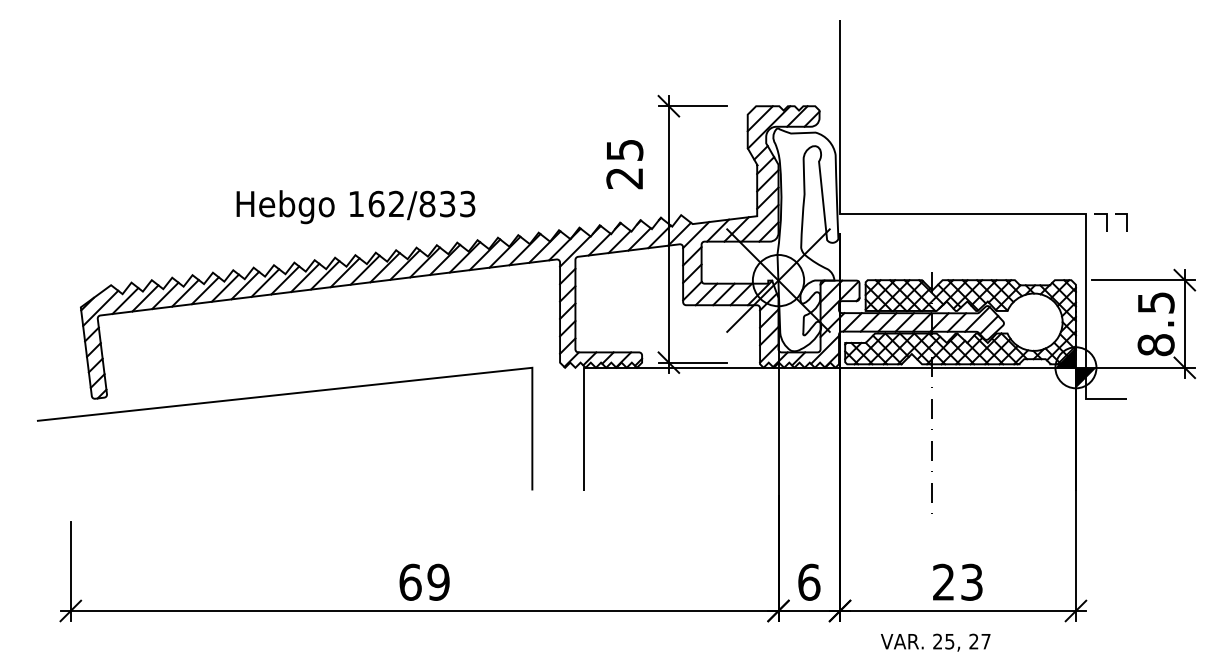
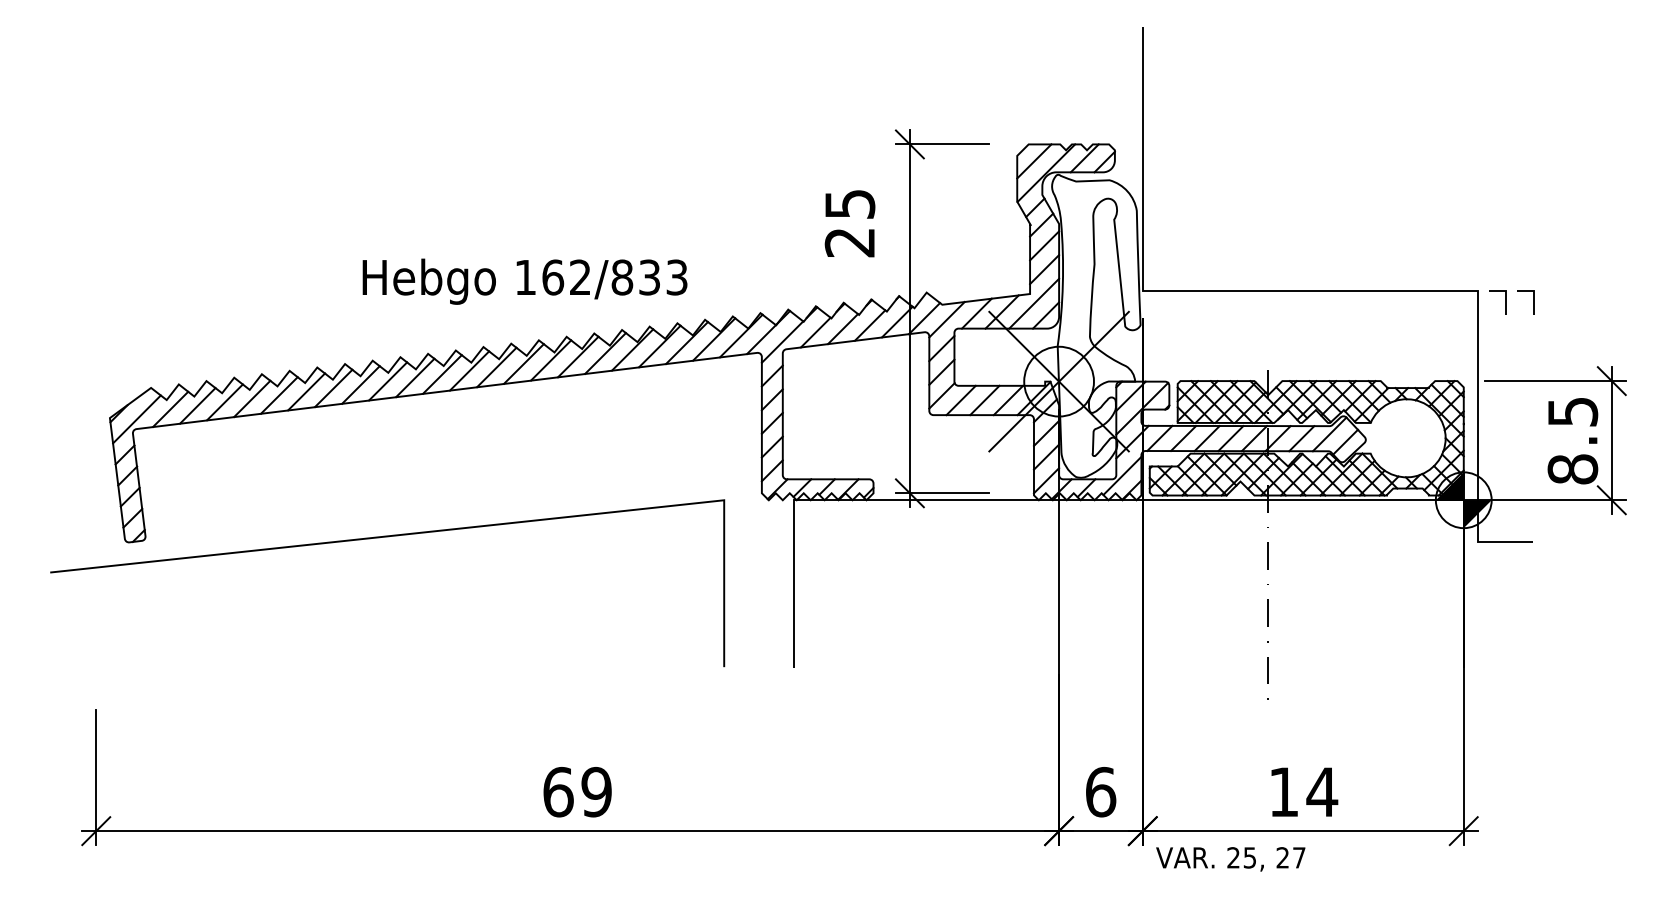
text: (355, 207) -> (524, 282), moved
text: (958, 581) -> (1303, 791), 23 -> 14
text: (935, 642) -> (1230, 859), moved

